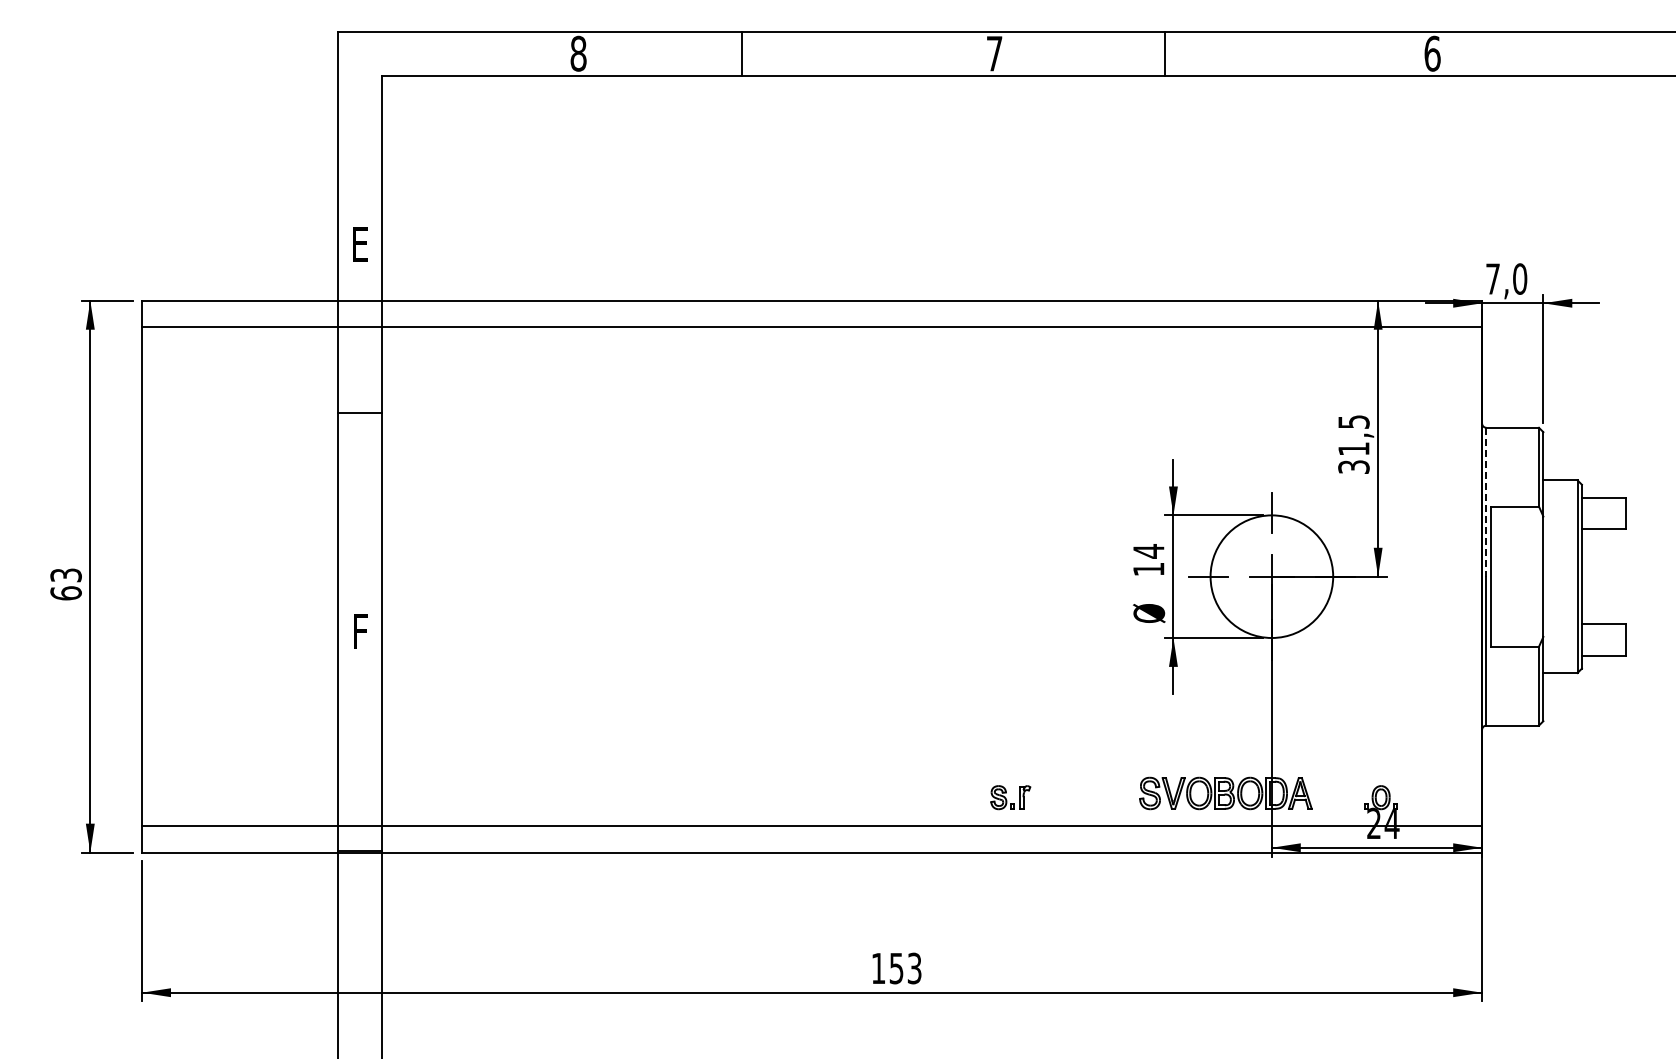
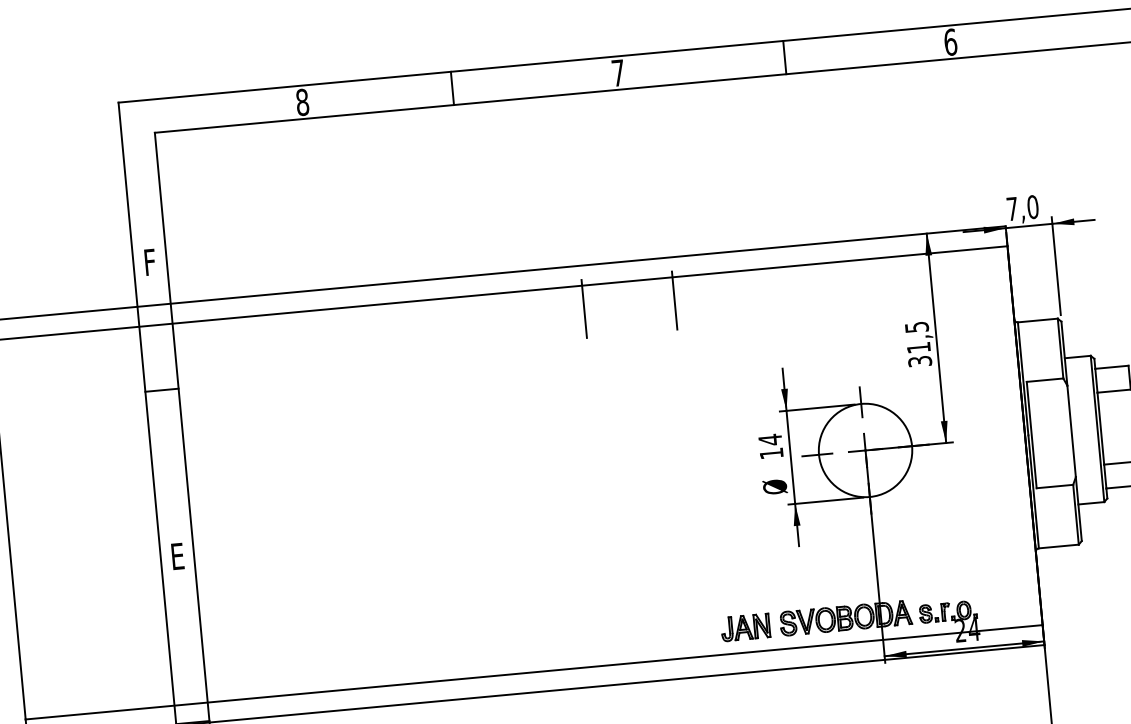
line: (742, 53) -> (452, 88), moved
line: (1164, 53) -> (784, 57), moved
text: (360, 244) -> (150, 262), E -> F
line: (921, 357) -> (584, 308), added
line: (1040, 357) -> (674, 300), added
line: (1486, 502) -> (1023, 379), dashed -> solid
text: (360, 631) -> (177, 556), F -> E
part: (1093, 793) -> (745, 627), added
part: (1010, 797) -> (934, 613), moved

